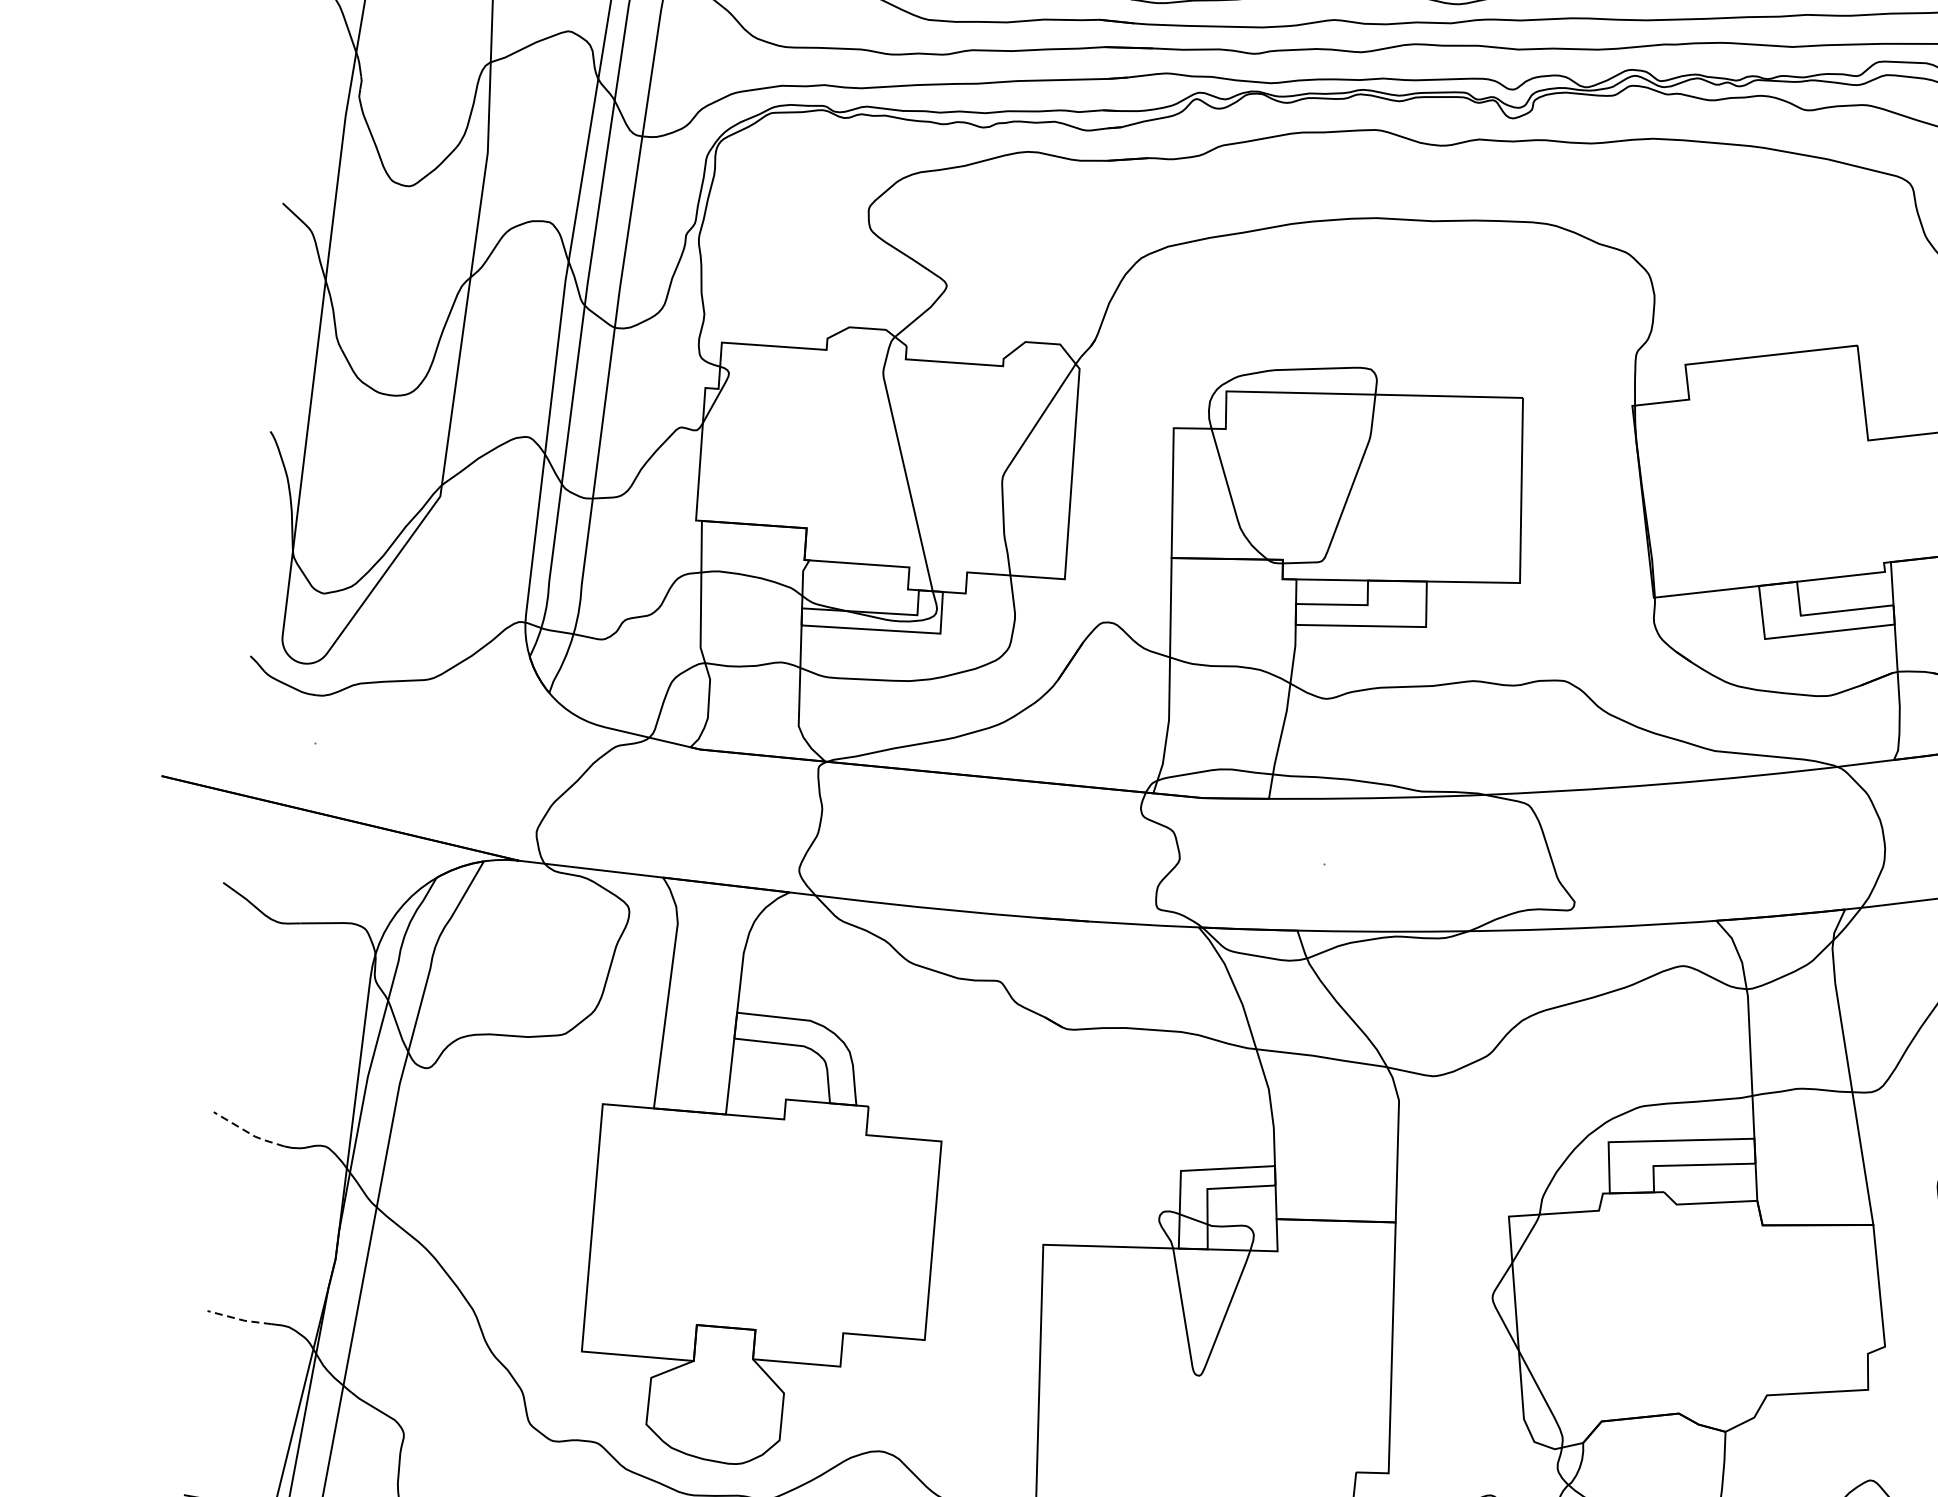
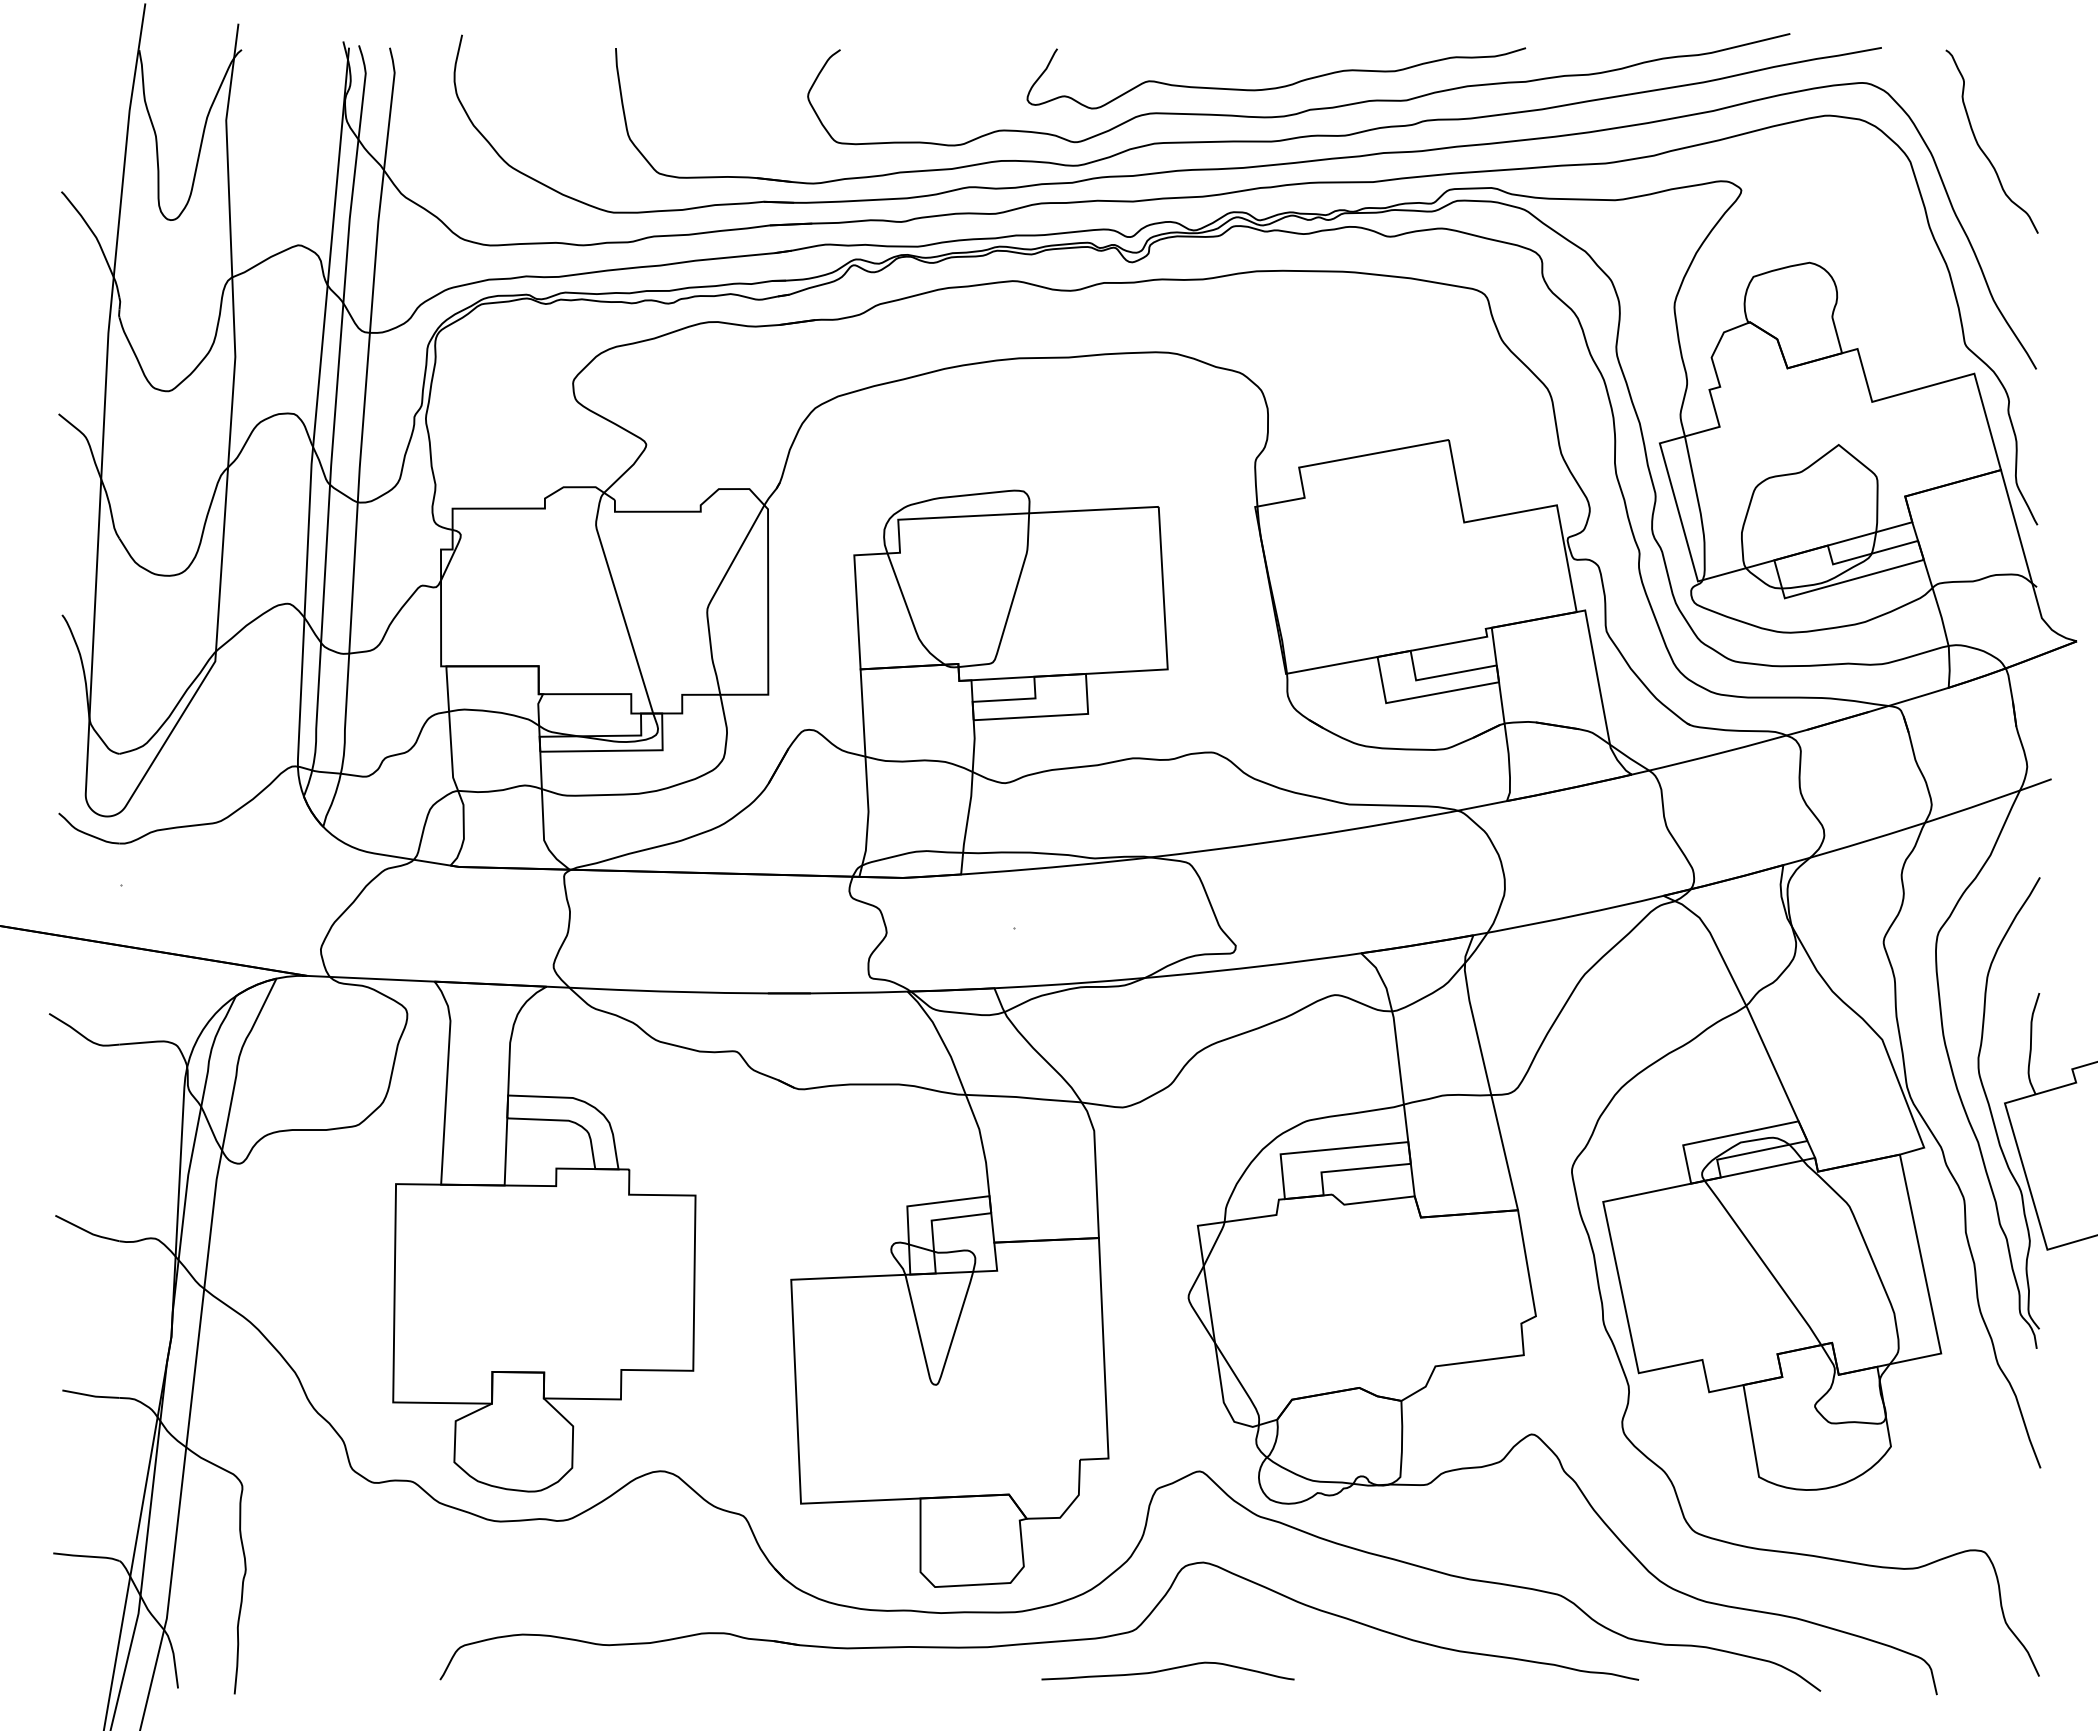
line: (247, 1132) -> (86, 1231), dashed -> solid
line: (239, 1319) -> (90, 1395), dashed -> solid

